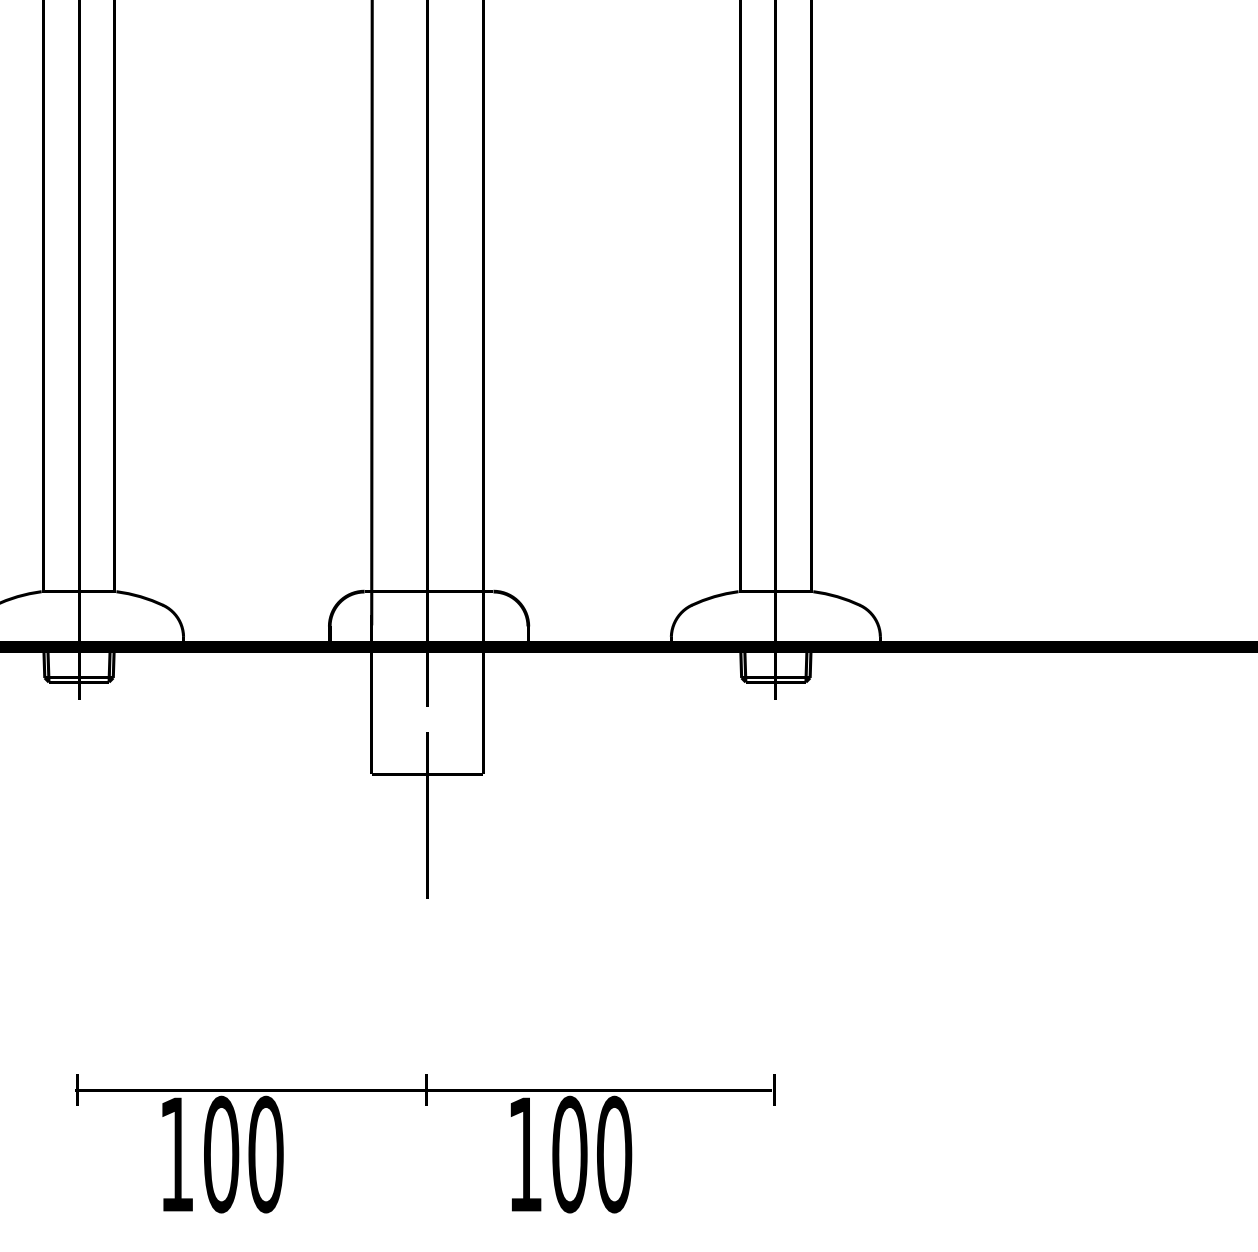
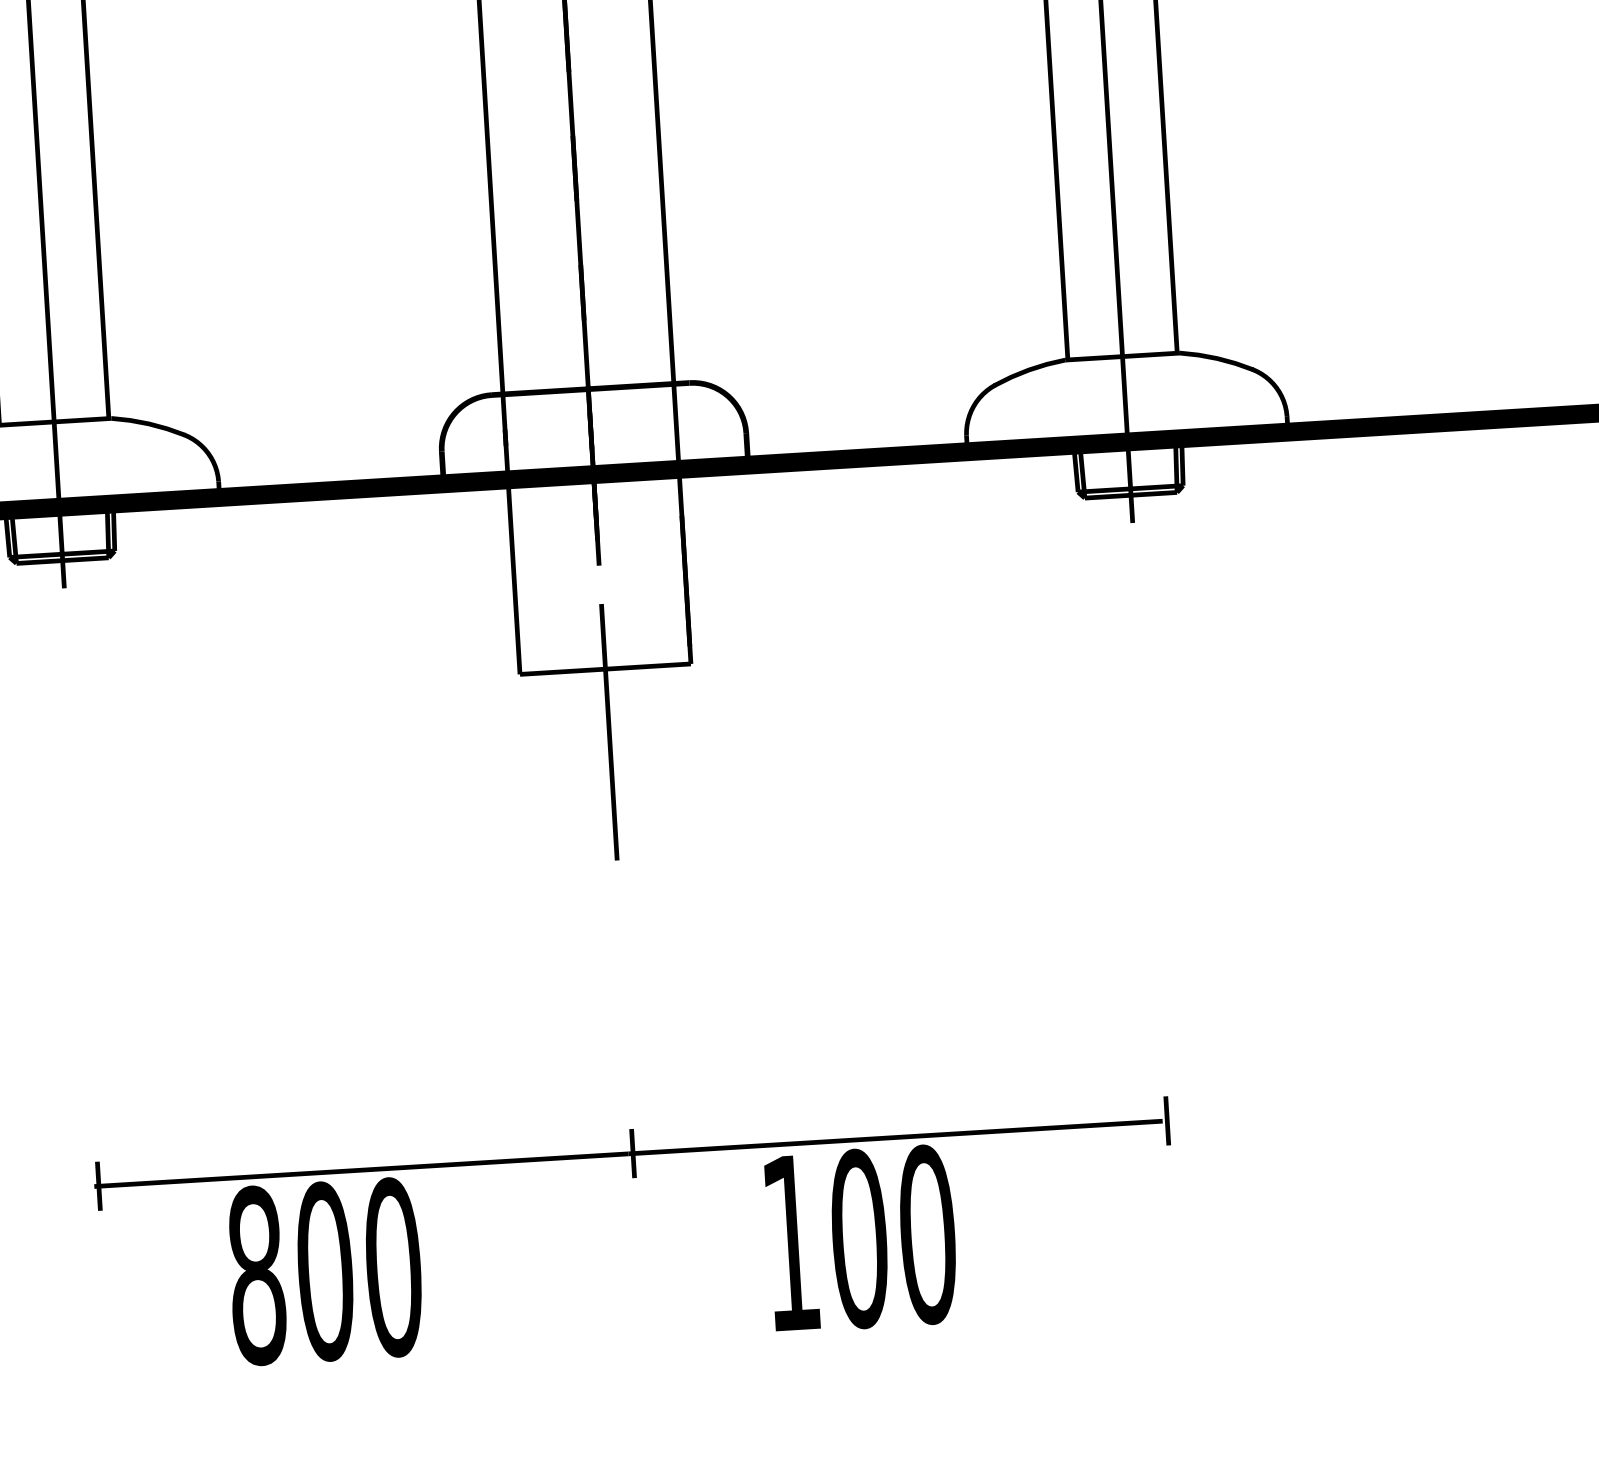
text: (176, 1154) -> (256, 1275), 100 -> 800

